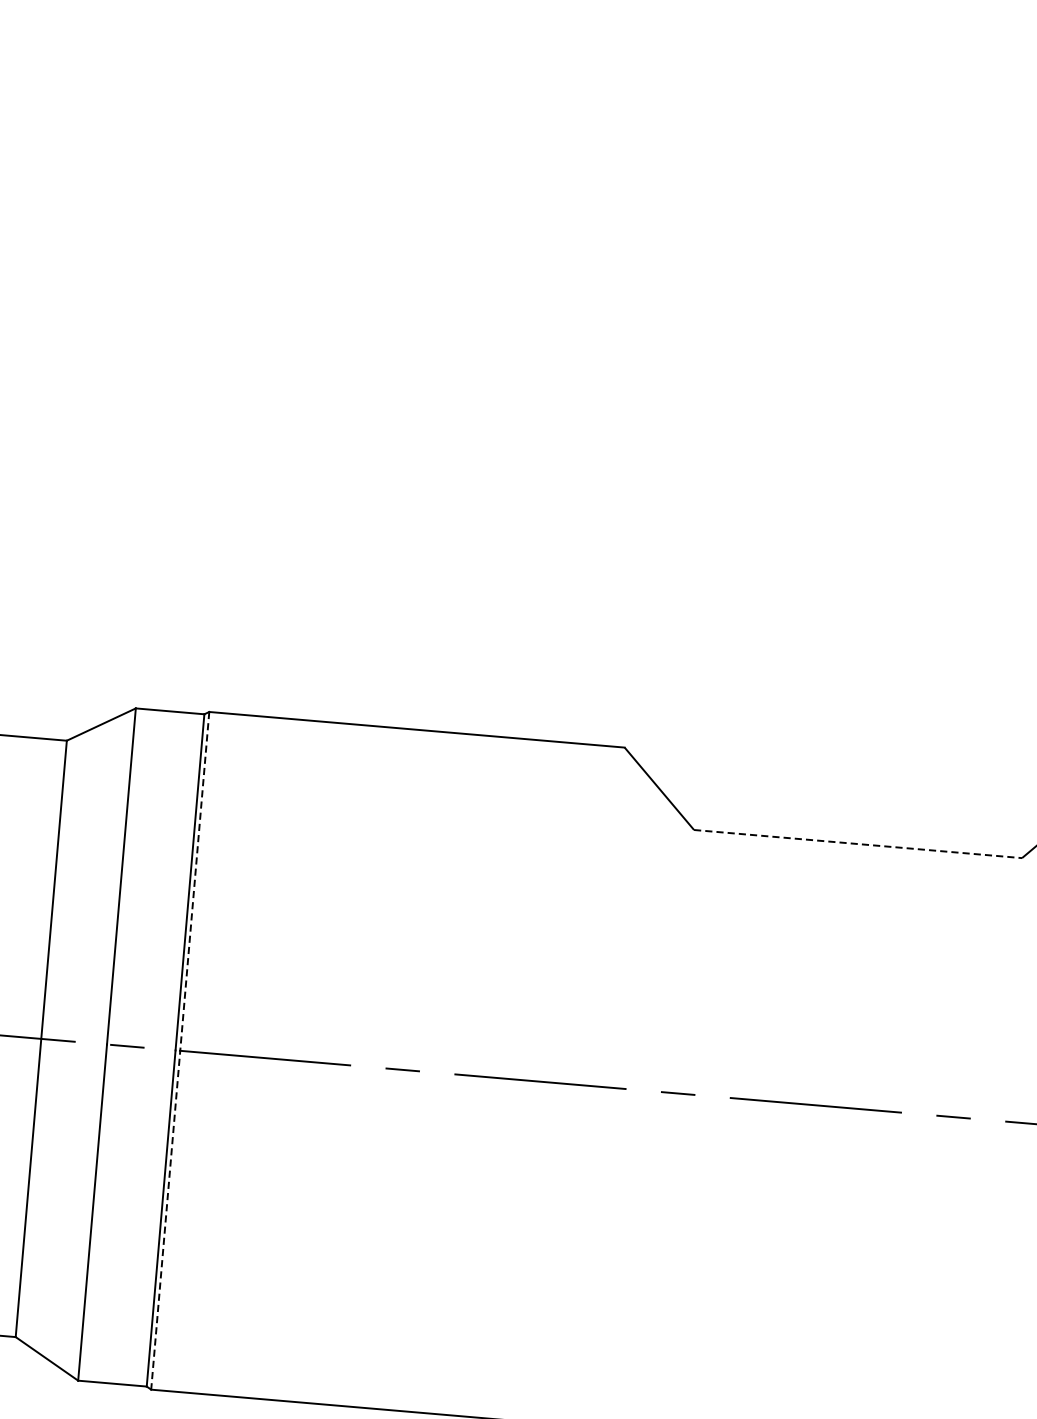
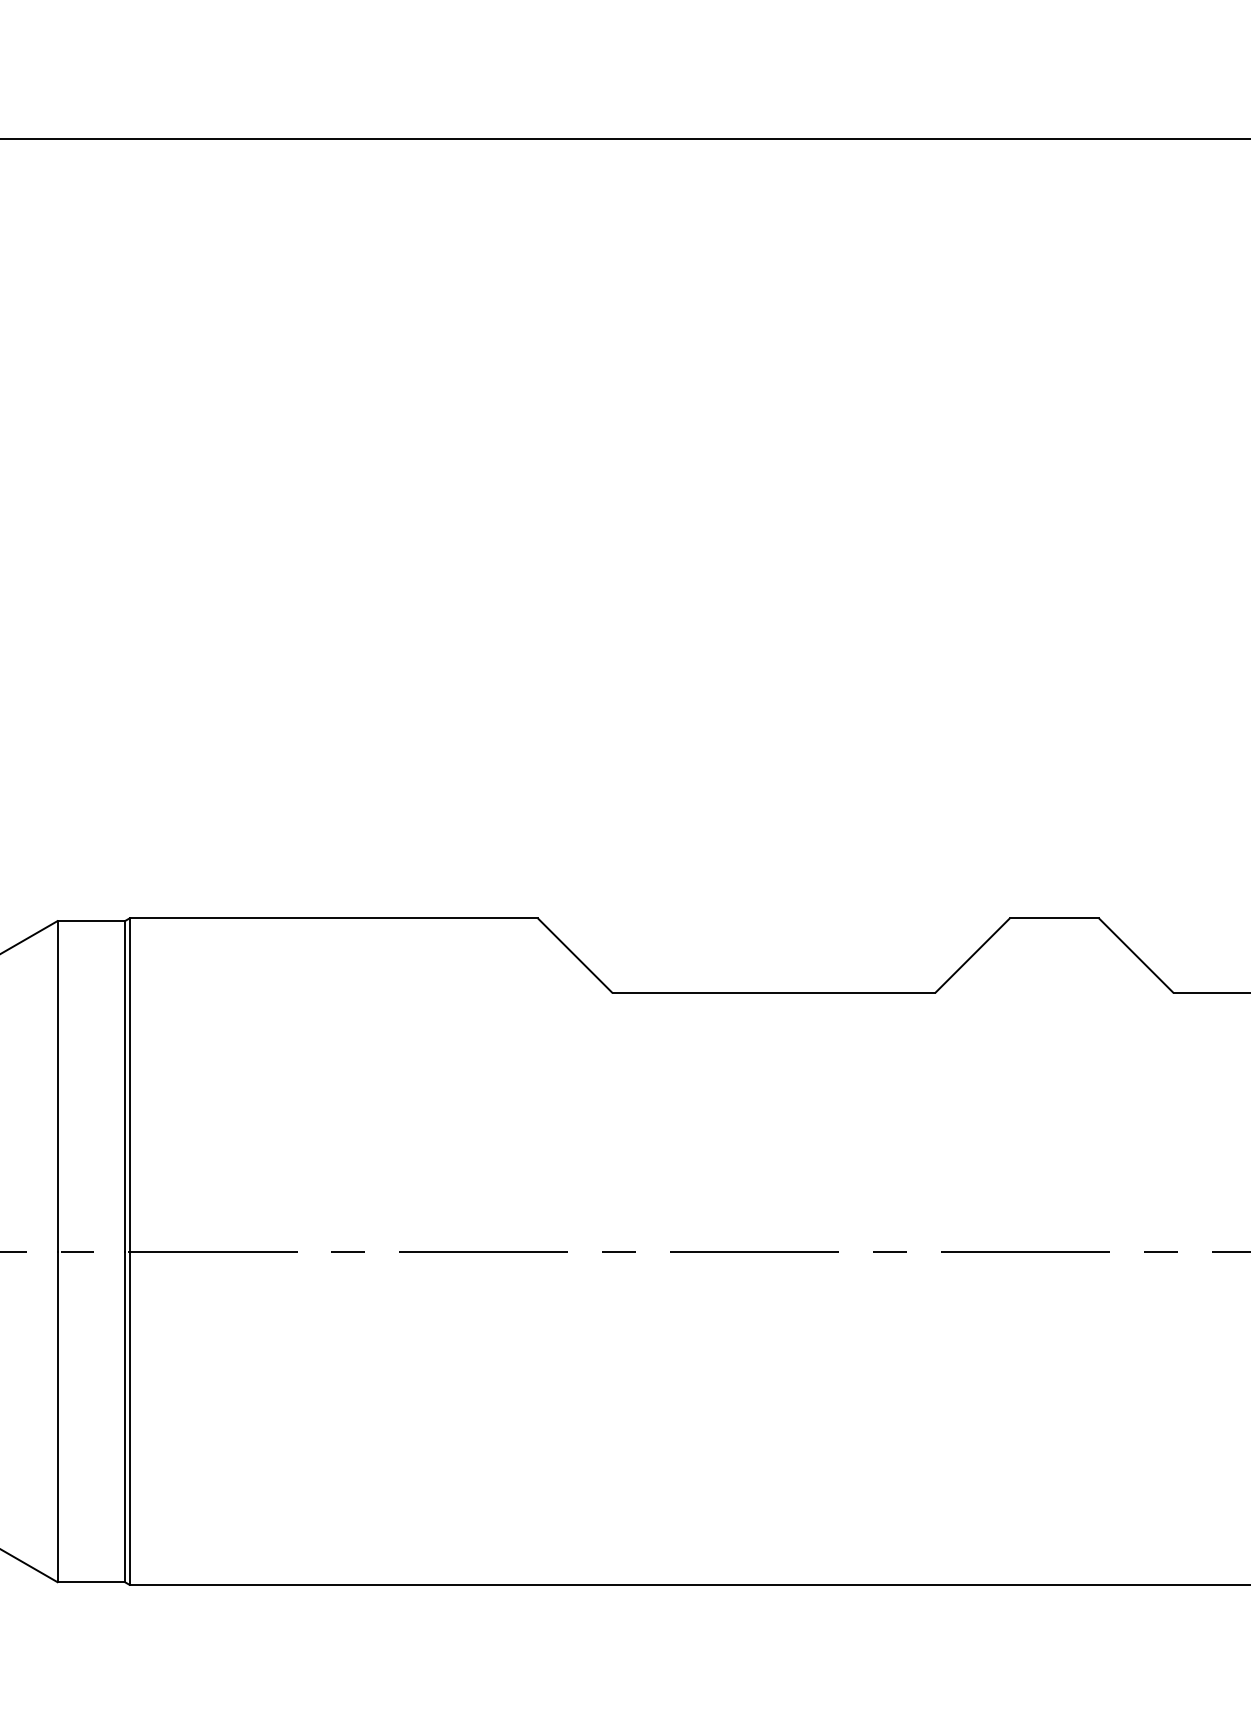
line: (858, 844) -> (774, 993), dashed -> solid
line: (180, 1051) -> (129, 1252), dashed -> solid

